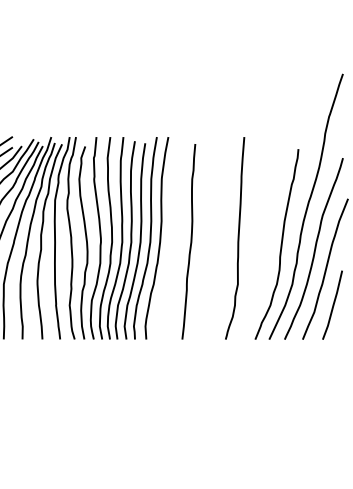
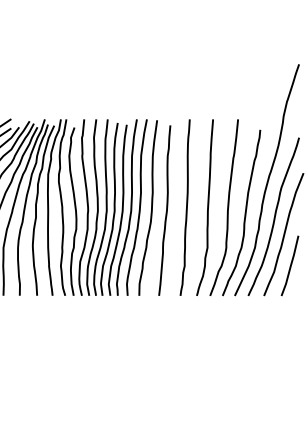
curve: (173, 238) -> (151, 207), added
curve: (213, 238) -> (186, 207), added
curve: (260, 238) -> (227, 207), added

